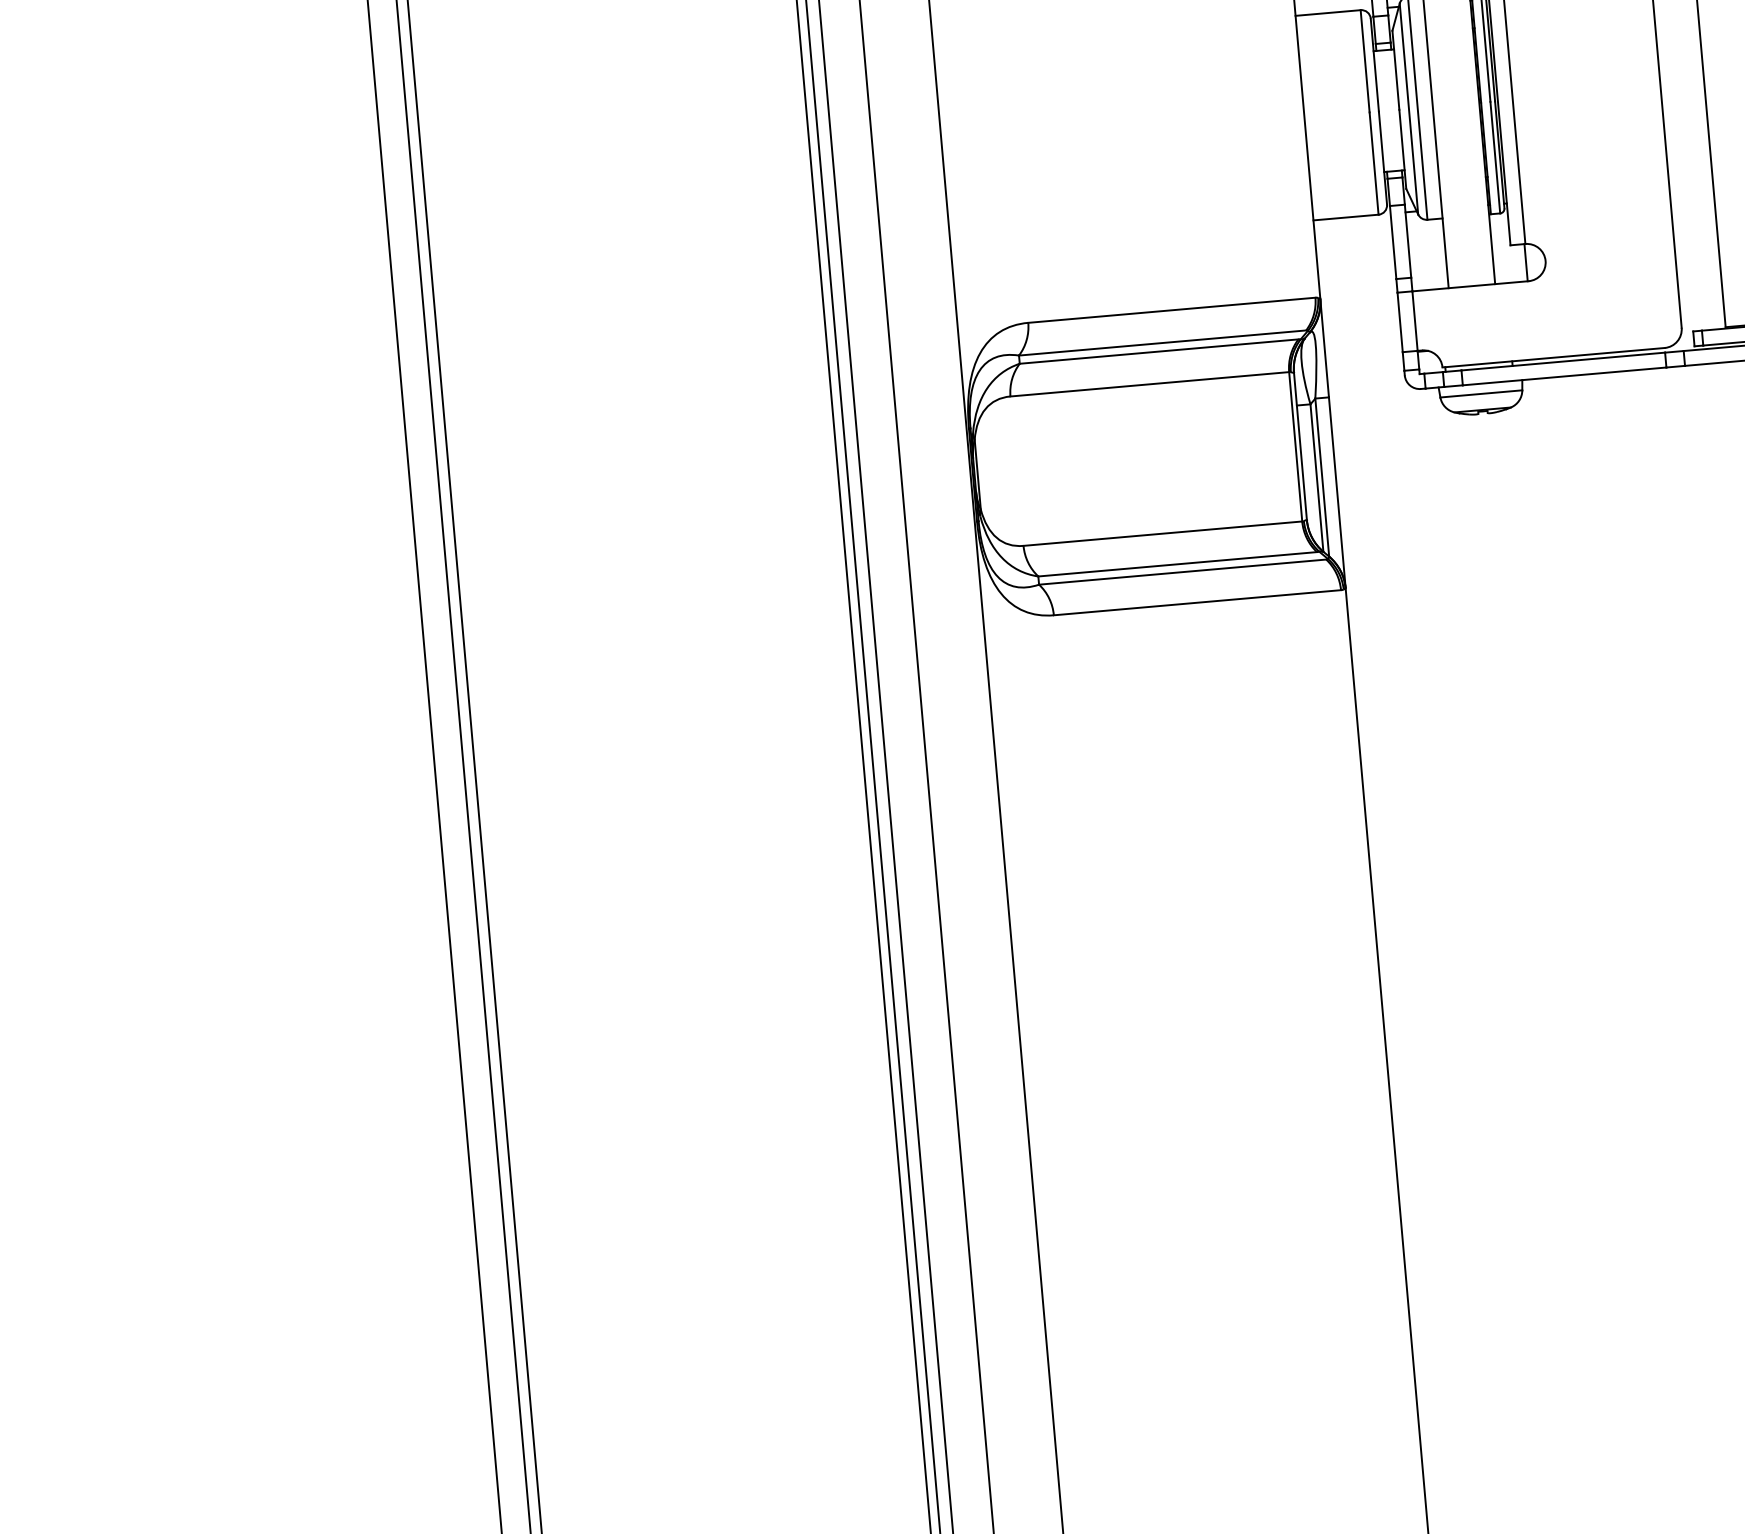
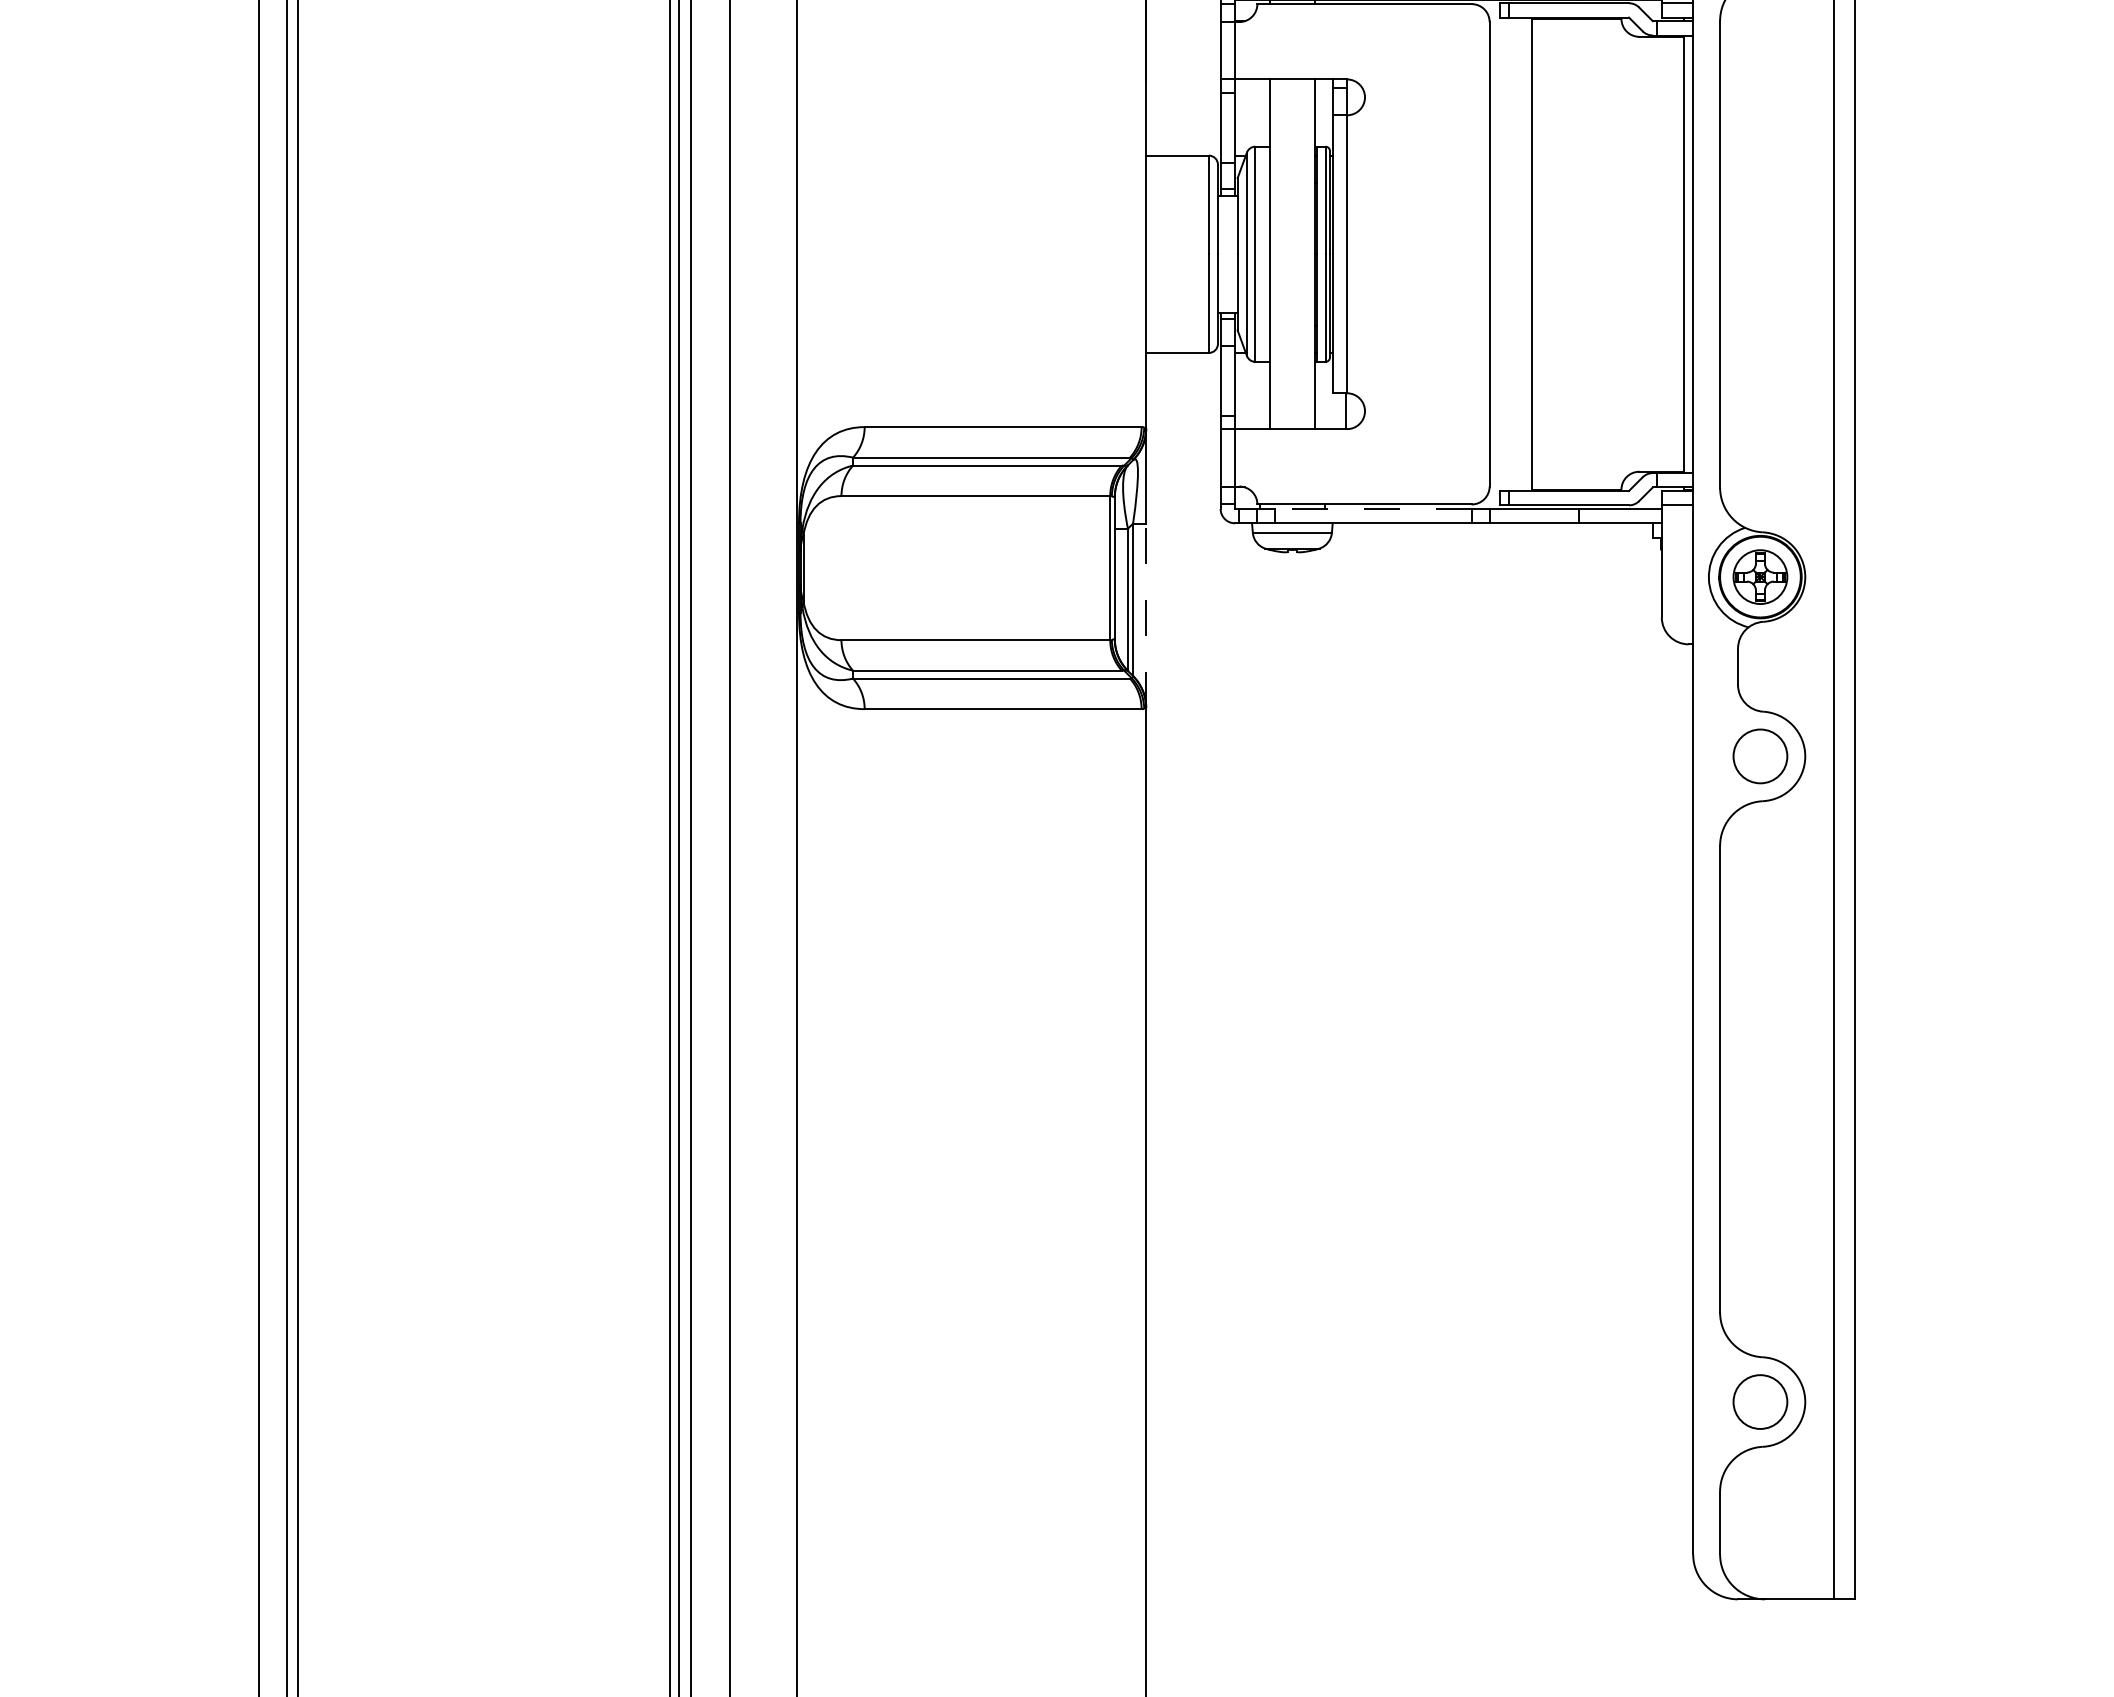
line: (1563, 361) -> (1373, 508), solid -> dashed
line: (1337, 492) -> (1146, 615), solid -> dashed

